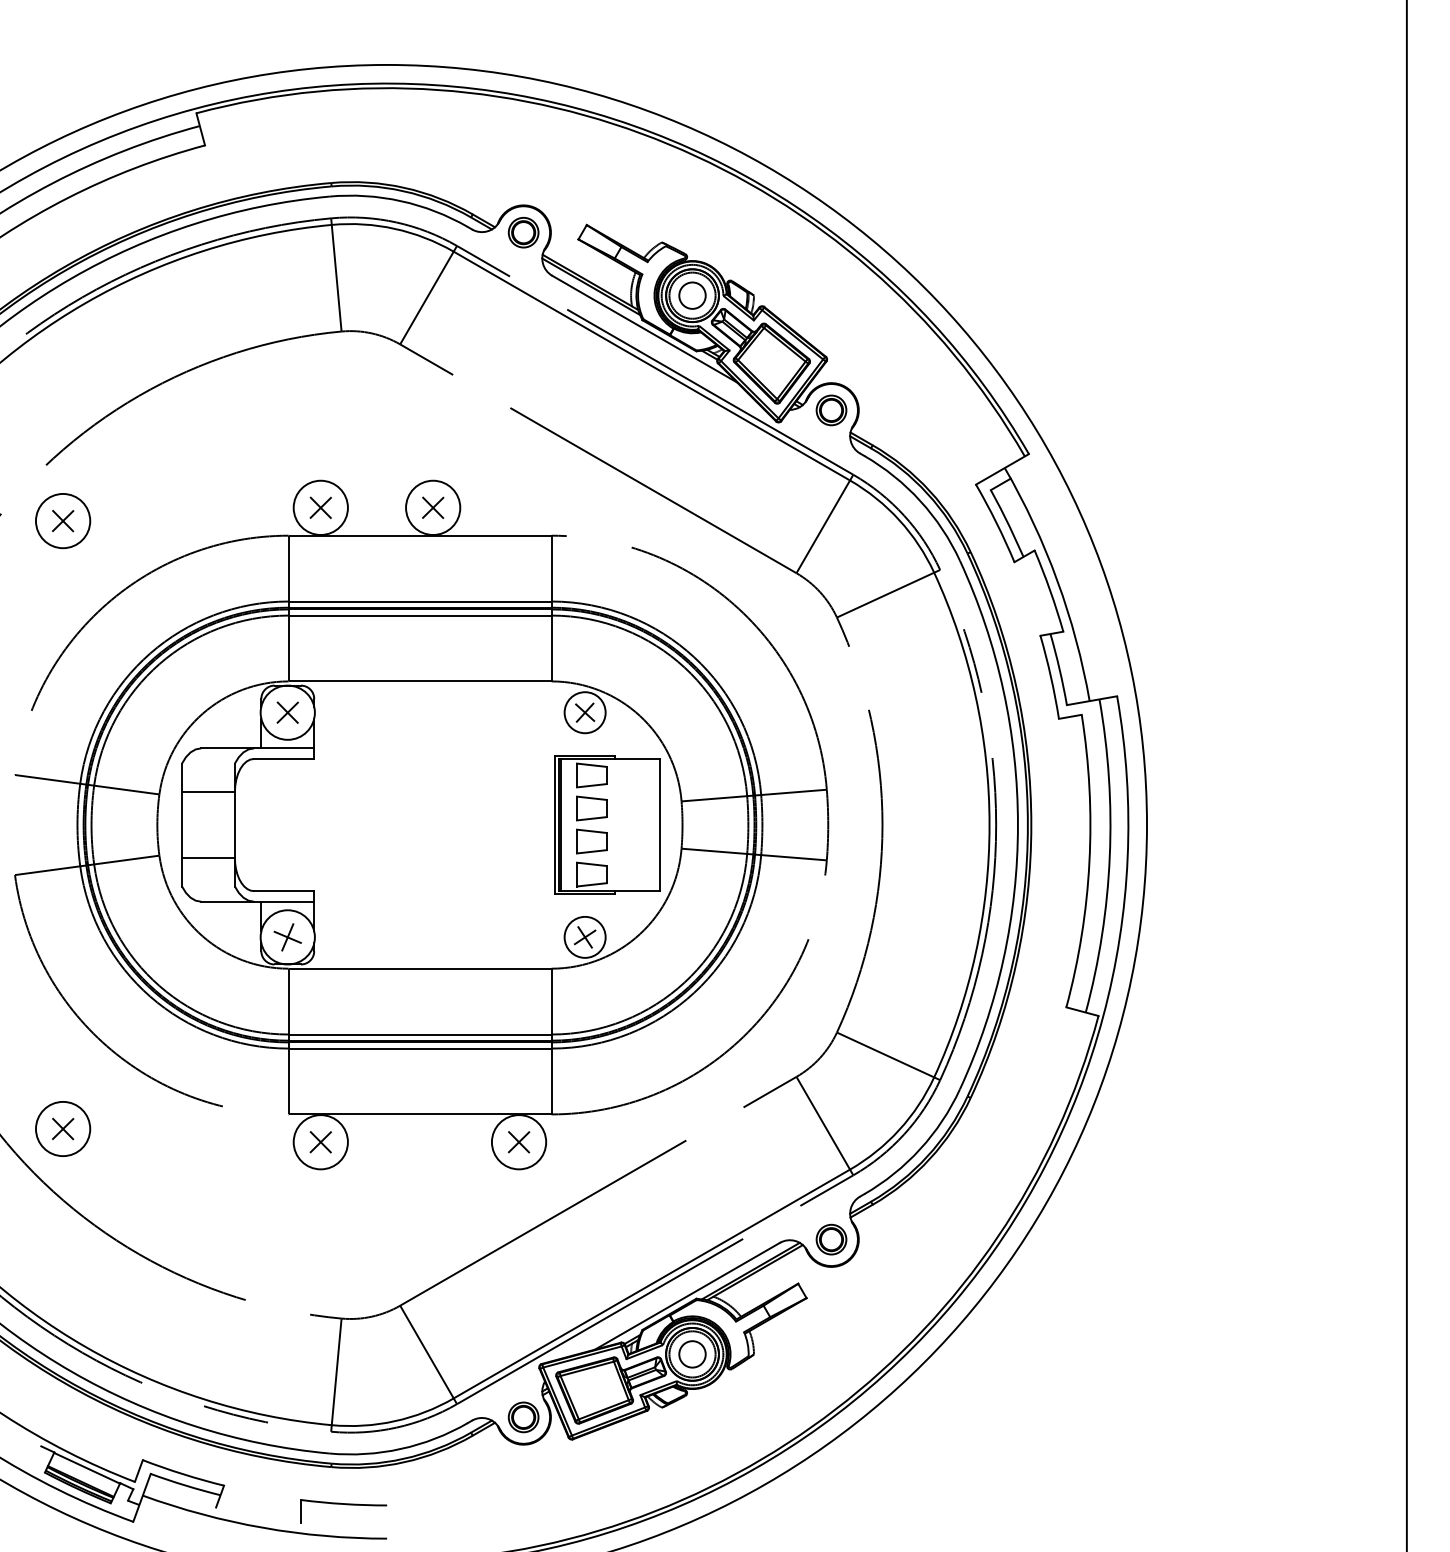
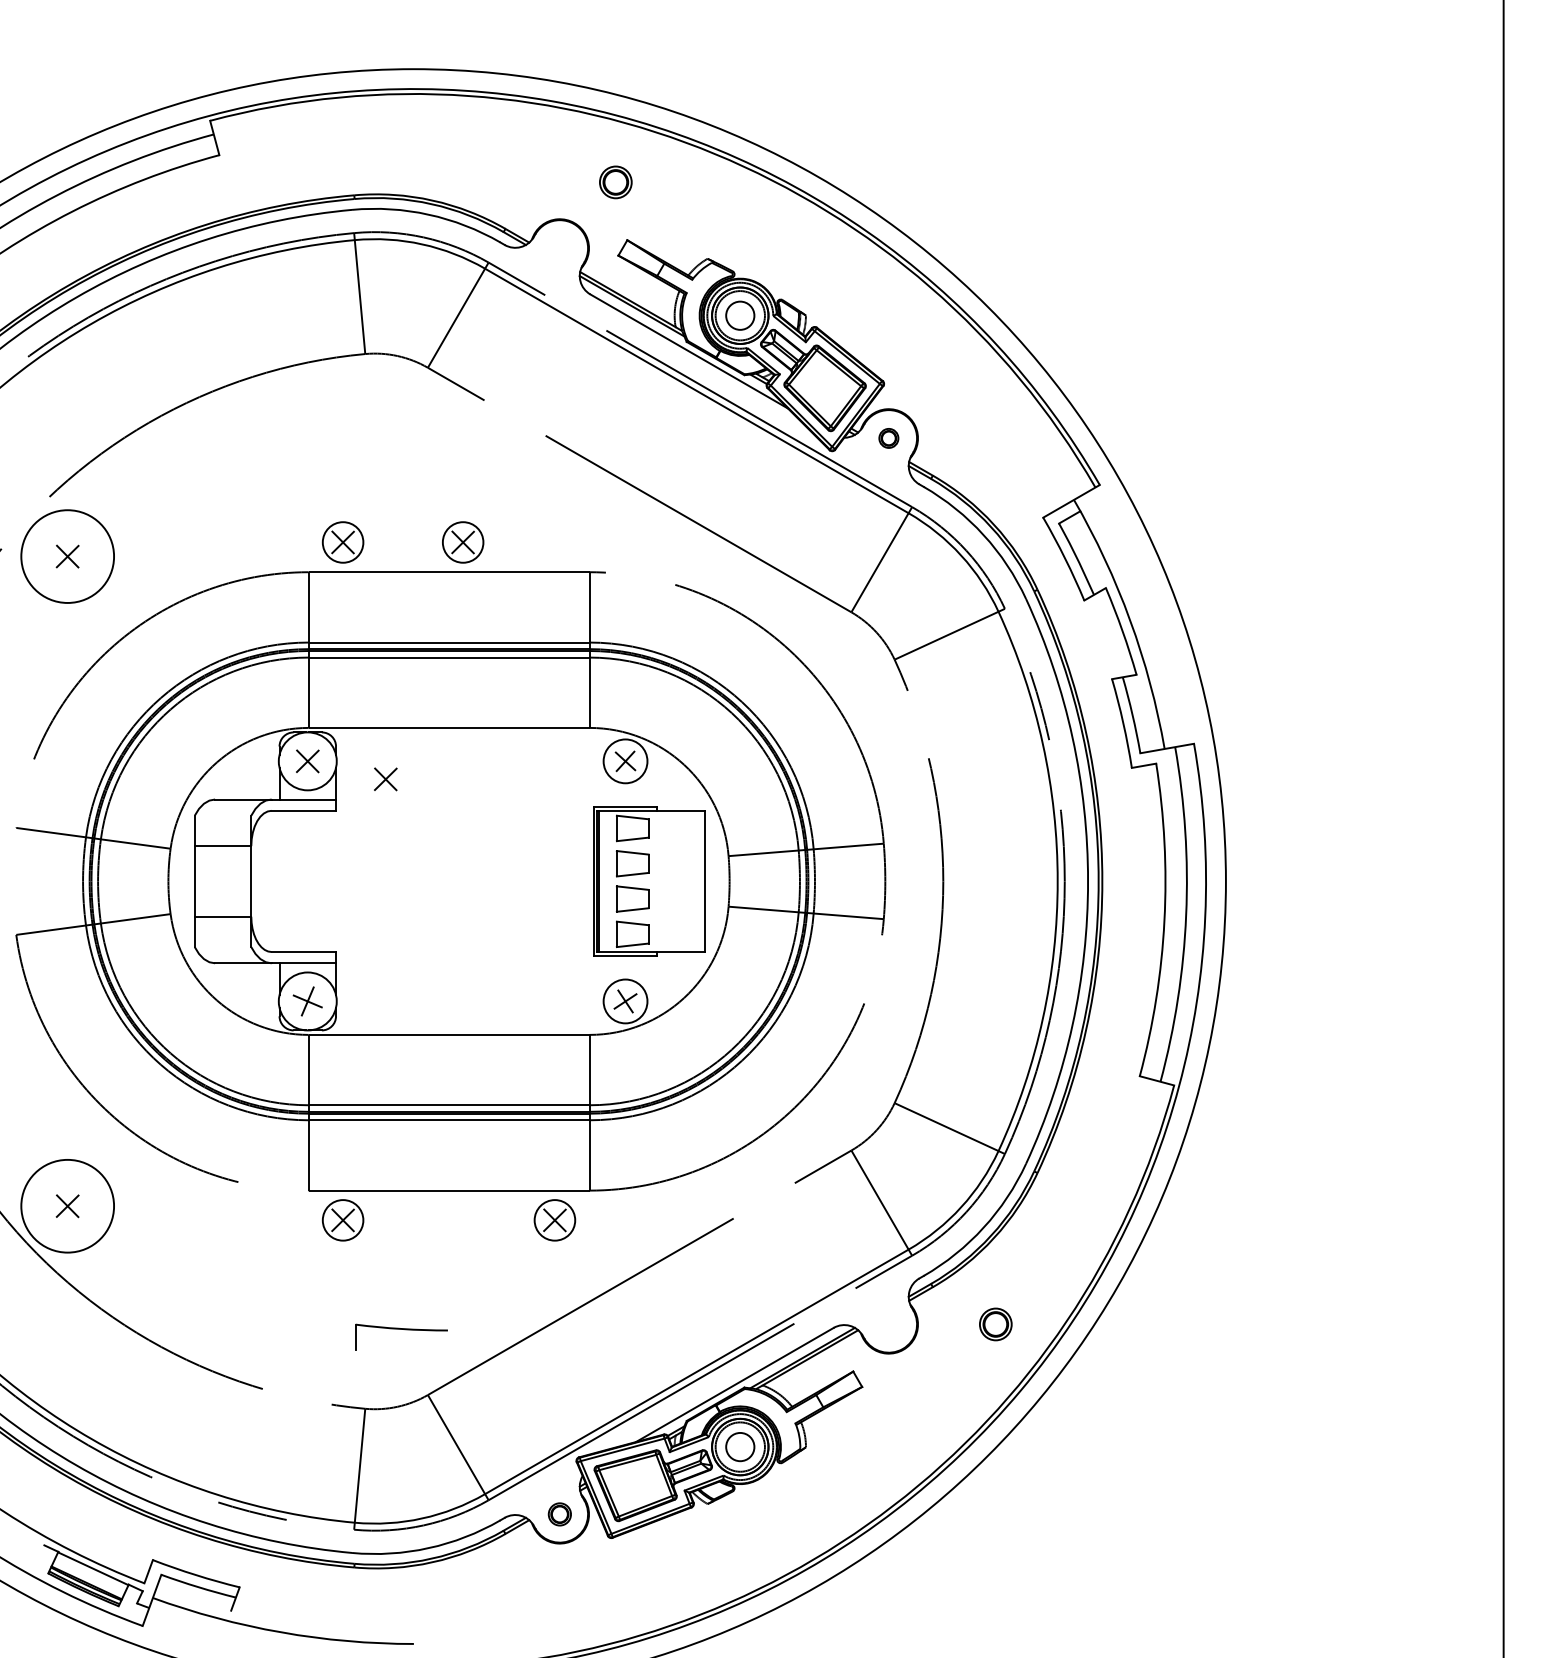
part: (523, 232) -> (615, 182), moved
part: (831, 410) -> (888, 438), size x0.6
circle: (321, 507) -> (343, 542), size x0.7
circle: (433, 507) -> (463, 542), size x0.7
circle: (62, 520) -> (67, 556), size x1.6
part: (360, 729) -> (385, 779), added
circle: (62, 1129) -> (67, 1206), size x1.6
circle: (321, 1142) -> (343, 1220), size x0.7
circle: (518, 1142) -> (554, 1220), size x0.7
part: (831, 1239) -> (995, 1324), moved
part: (523, 1417) -> (559, 1514), size x0.7
part: (343, 1504) -> (401, 1329), moved

